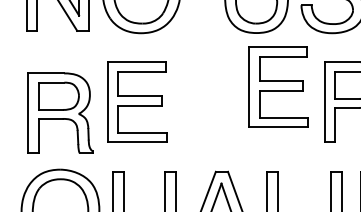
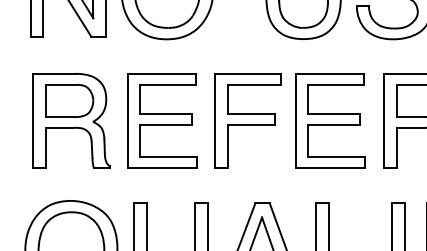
part: (278, 86) -> (330, 120), moved
part: (209, 101) -> (247, 120), added
part: (60, 112) -> (71, 120), moved

